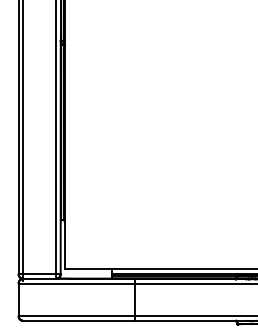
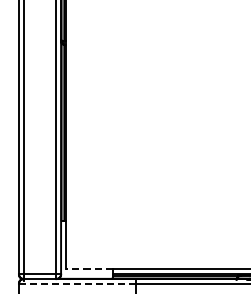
line: (88, 269) -> (88, 269), solid -> dashed
line: (76, 283) -> (76, 283), solid -> dashed

